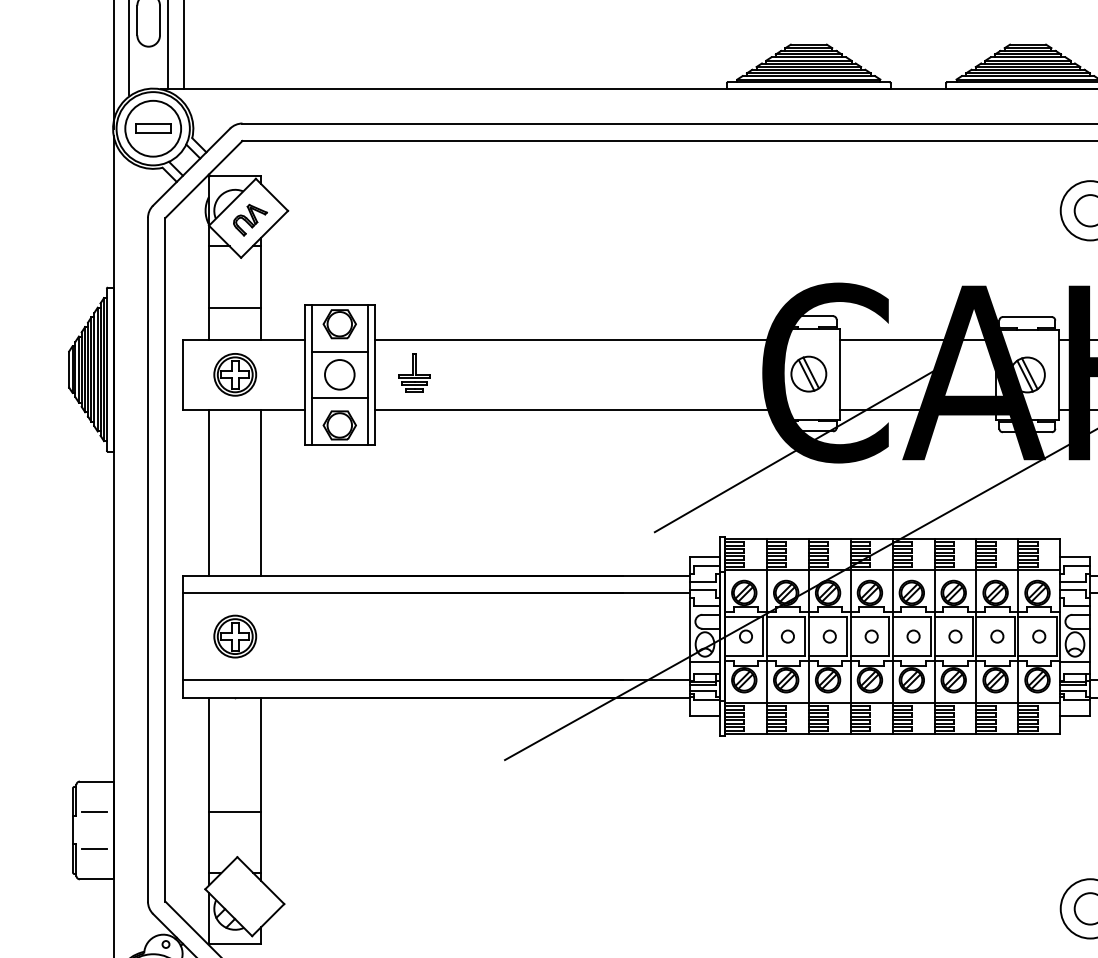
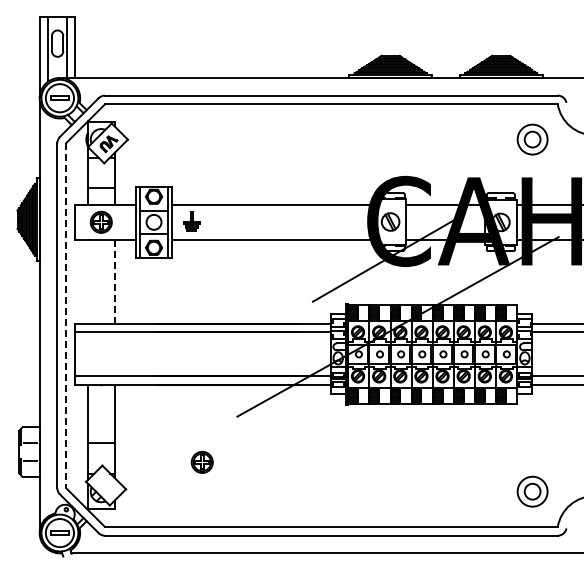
line: (209, 492) -> (88, 281), removed
line: (261, 492) -> (114, 281), solid -> dashed
line: (166, 561) -> (66, 316), solid -> dashed
part: (233, 636) -> (201, 462), moved

